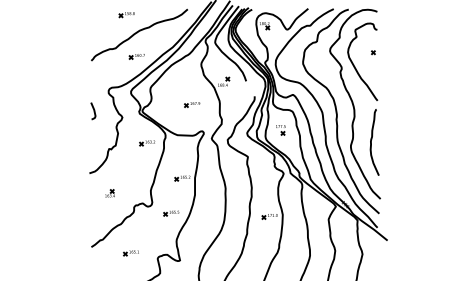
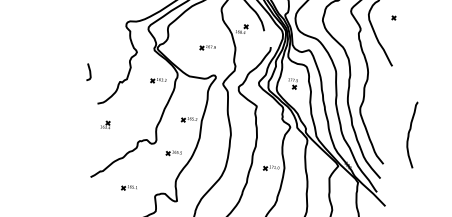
curve: (93, 111) -> (89, 72), moved
curve: (371, 142) -> (409, 134), moved
part: (109, 193) -> (105, 124), moved

